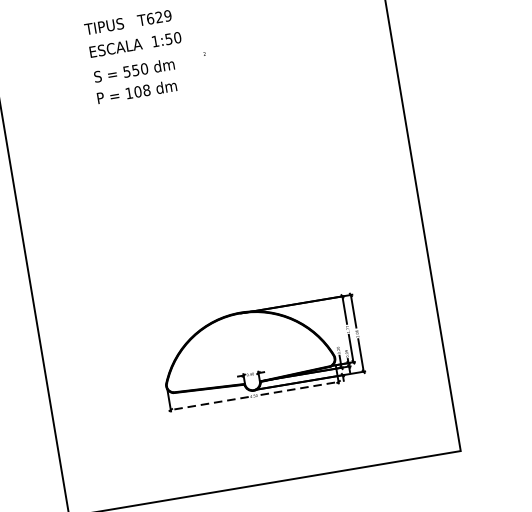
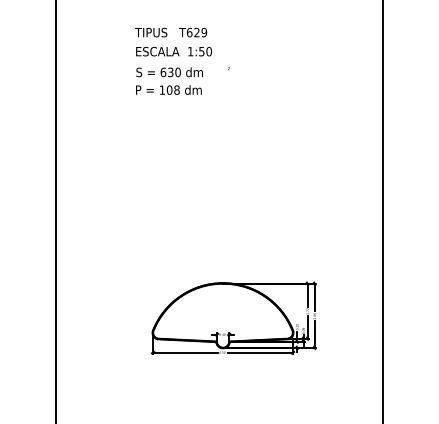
text: (130, 71) -> (166, 72), 550 -> 630
line: (299, 388) -> (260, 352), dashed -> solid
line: (209, 403) -> (185, 352), dashed -> solid

